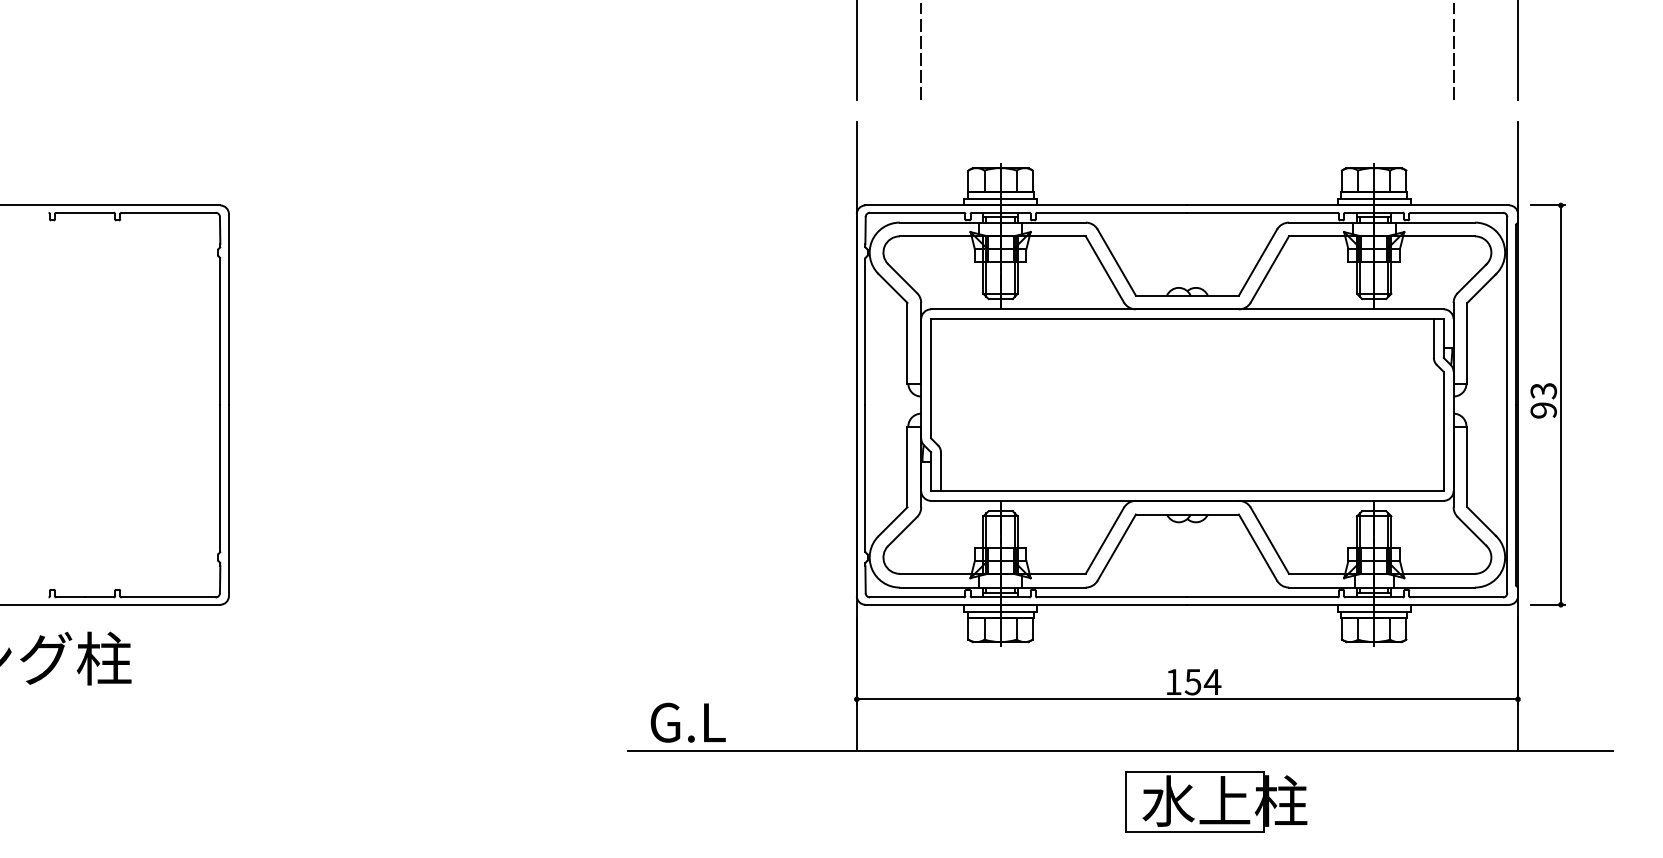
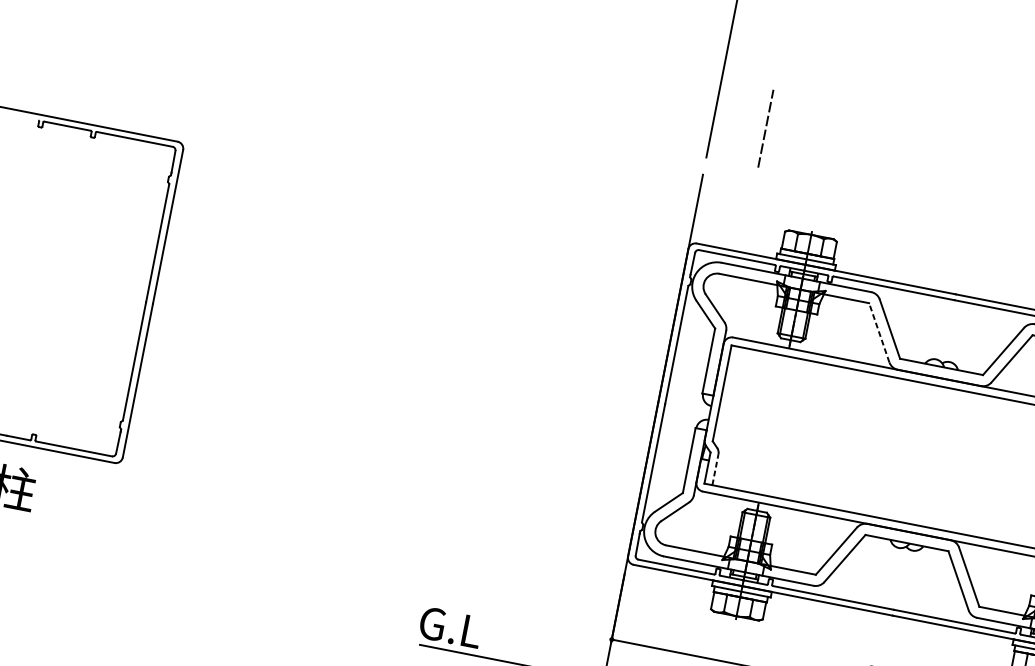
line: (1104, 269) -> (878, 332), solid -> dashed
line: (940, 471) -> (715, 469), solid -> dashed
text: (687, 722) -> (450, 627), moved

